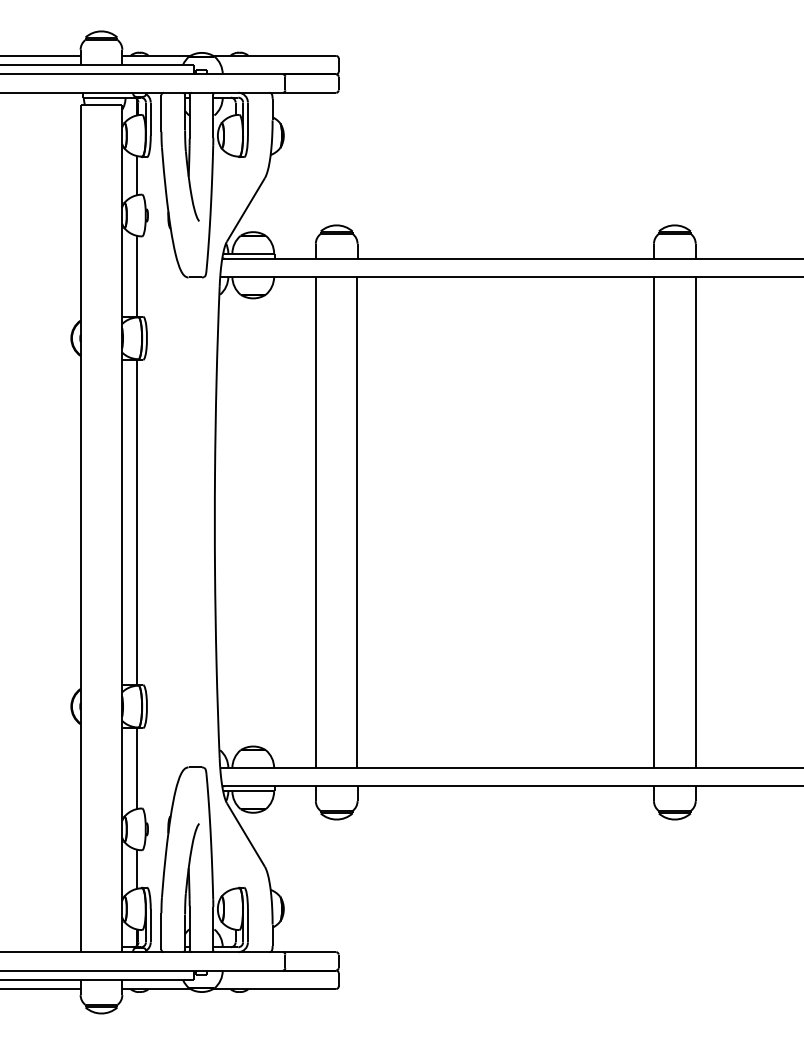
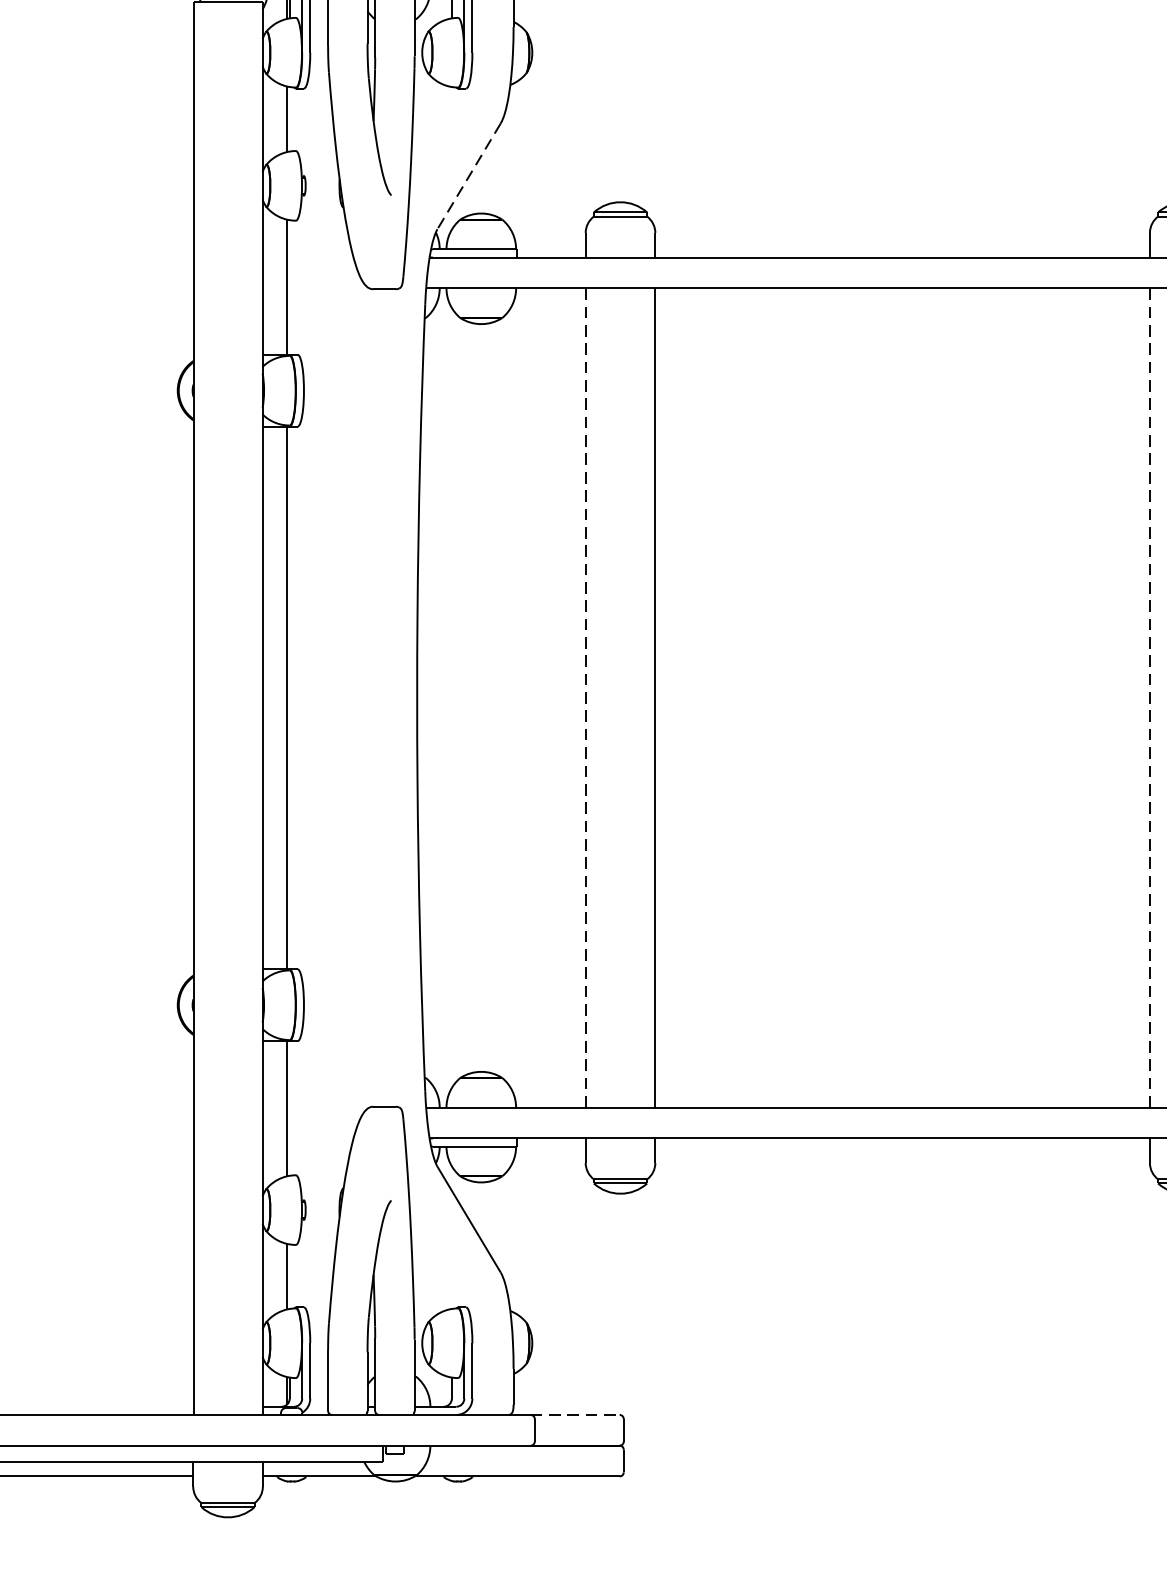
line: (245, 209) -> (468, 175), solid -> dashed
line: (316, 522) -> (586, 698), solid -> dashed
line: (654, 522) -> (1150, 698), solid -> dashed
line: (309, 952) -> (575, 1415), solid -> dashed

